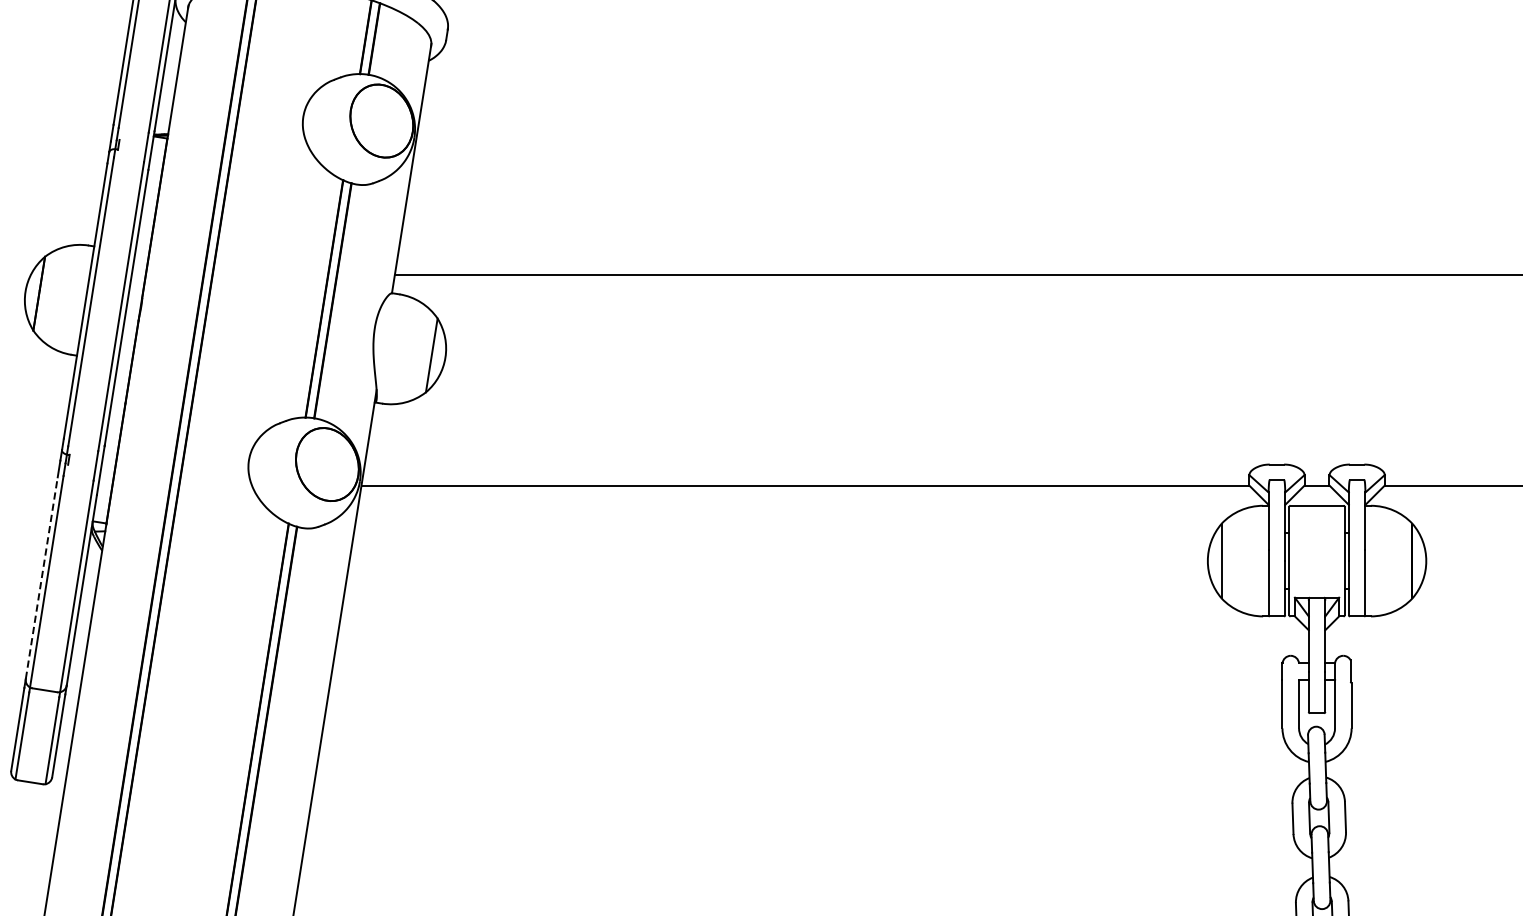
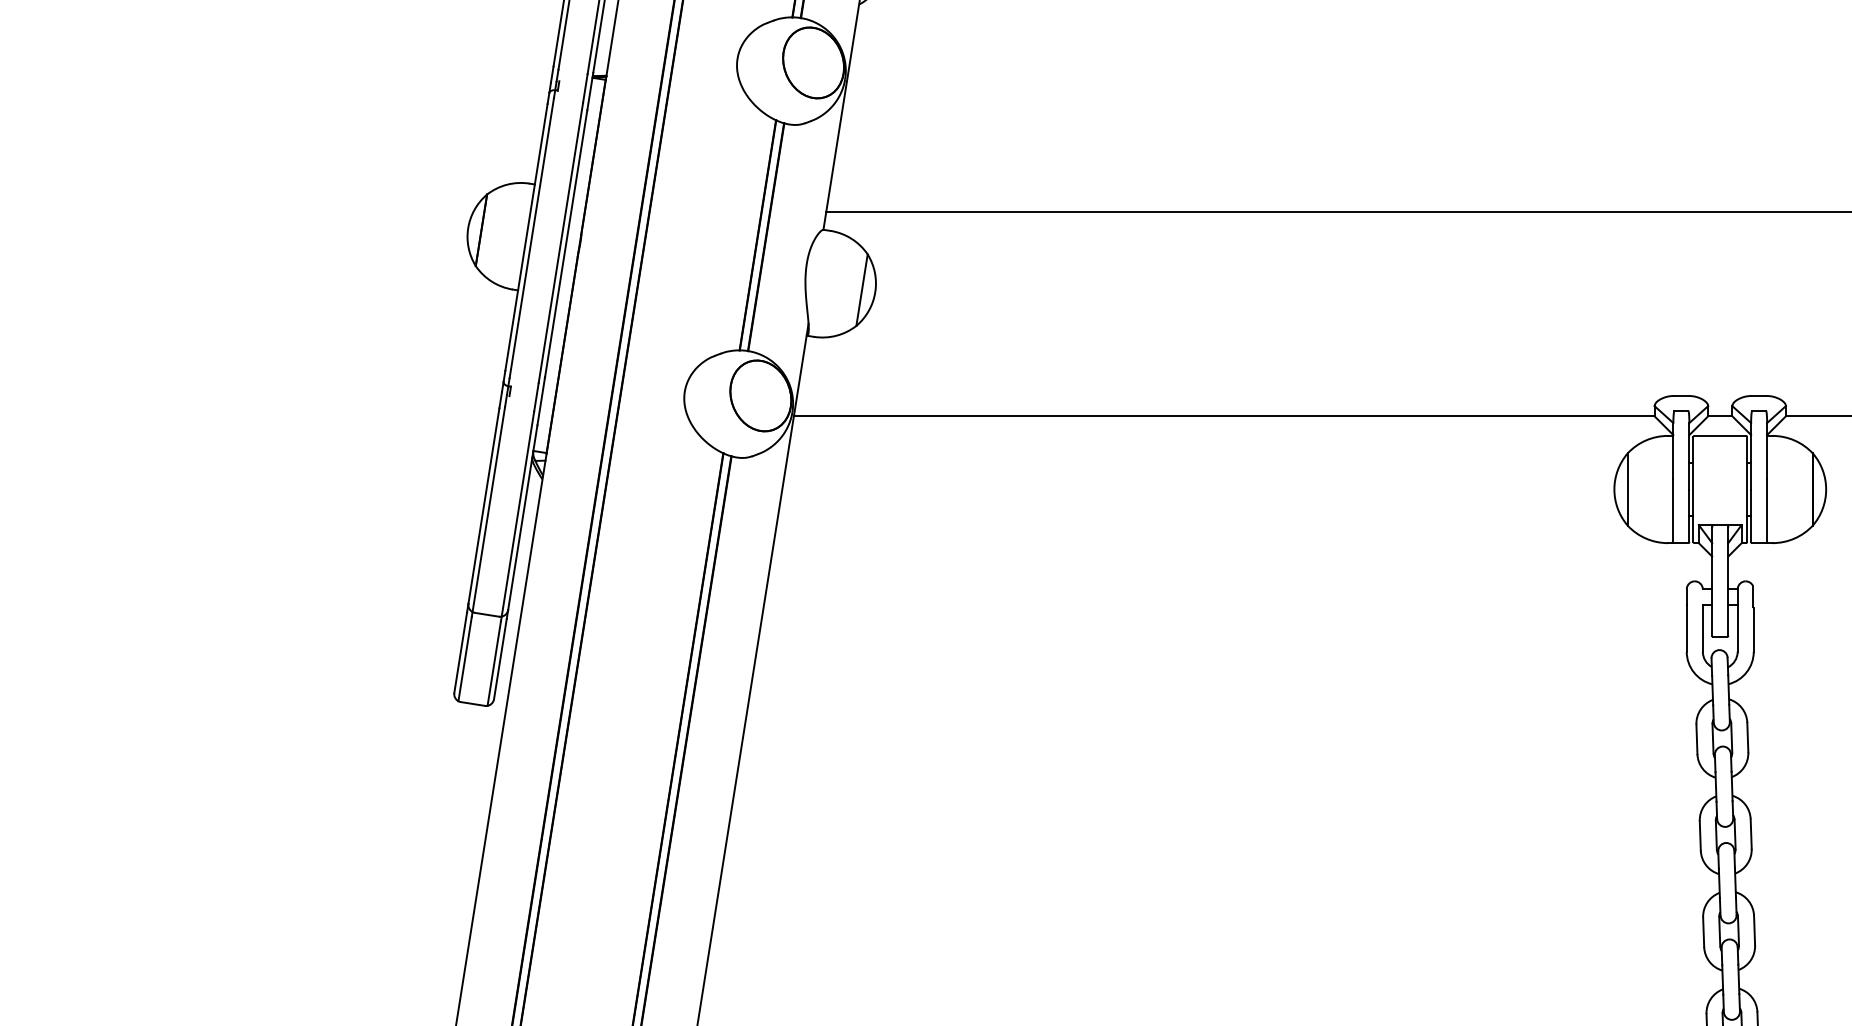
line: (41, 578) -> (483, 506), dashed -> solid

